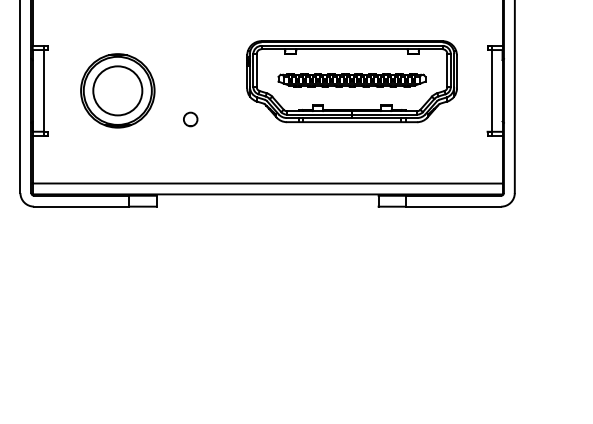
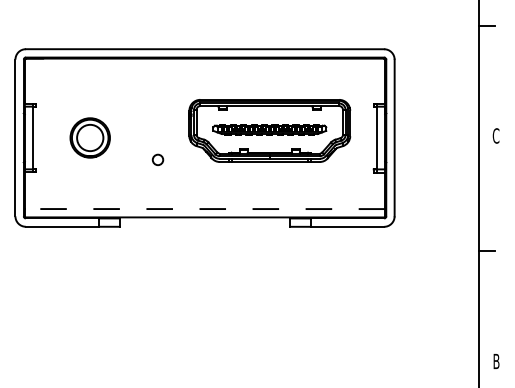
part: (118, 90) -> (90, 137), size x0.7
part: (190, 118) -> (157, 159), moved
line: (266, 184) -> (204, 209), solid -> dashed

